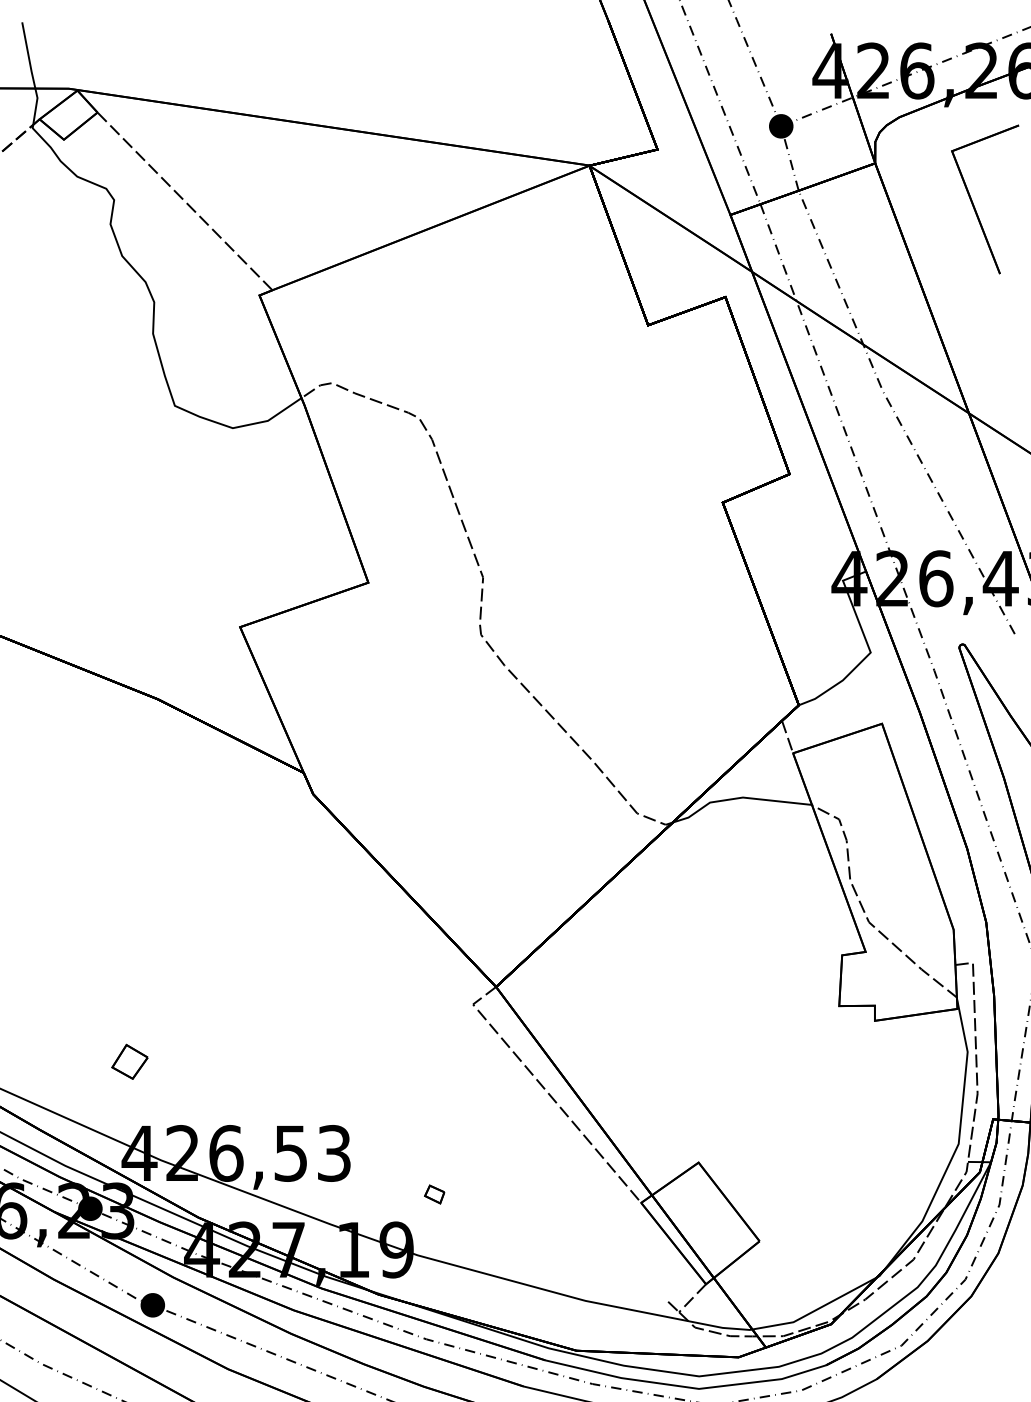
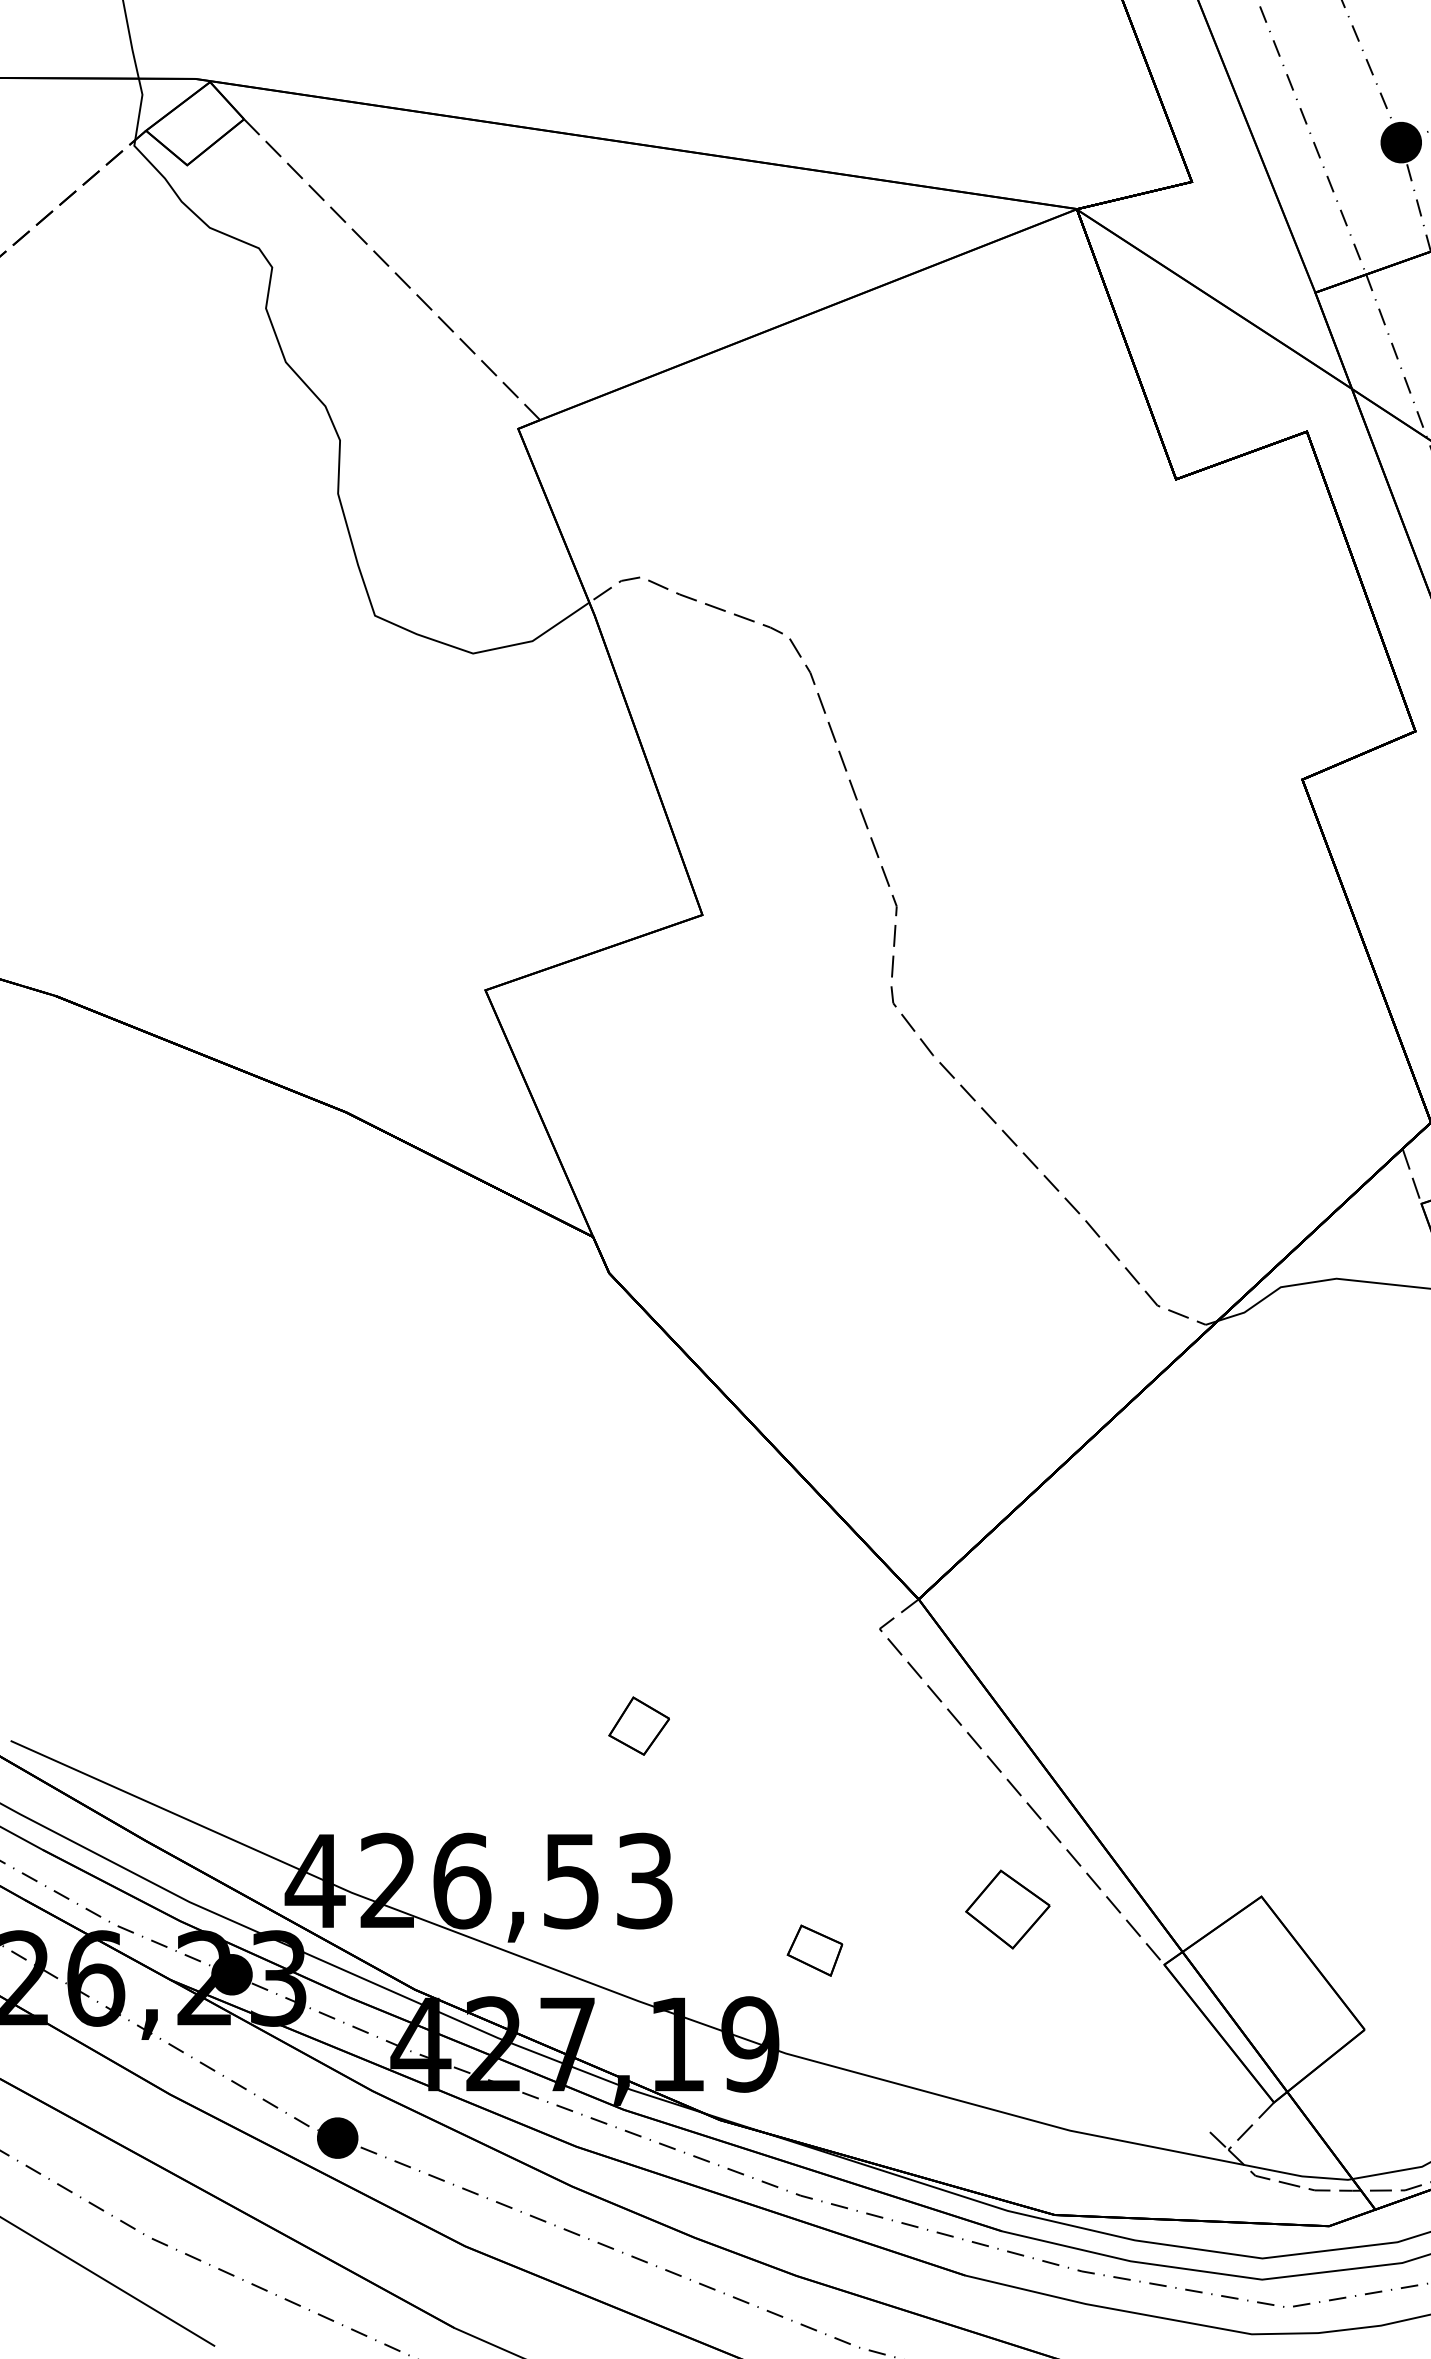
part: (129, 1061) -> (638, 1725), moved
part: (548, 1170) -> (1007, 1909), added
part: (434, 1194) -> (814, 1950), size x1.67

